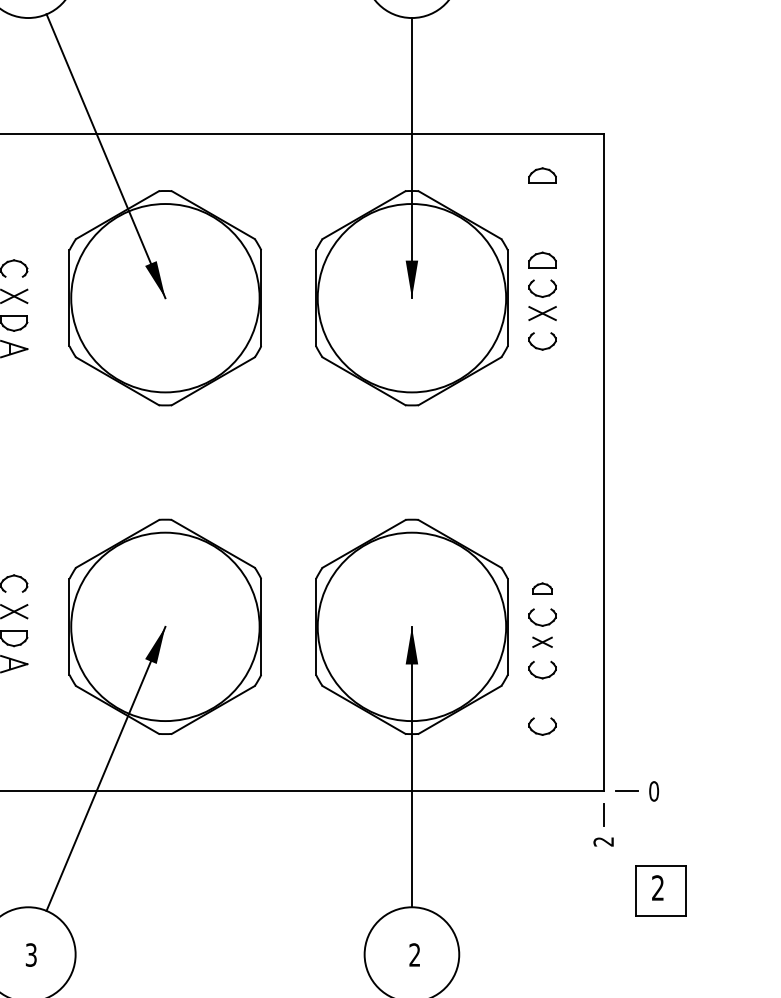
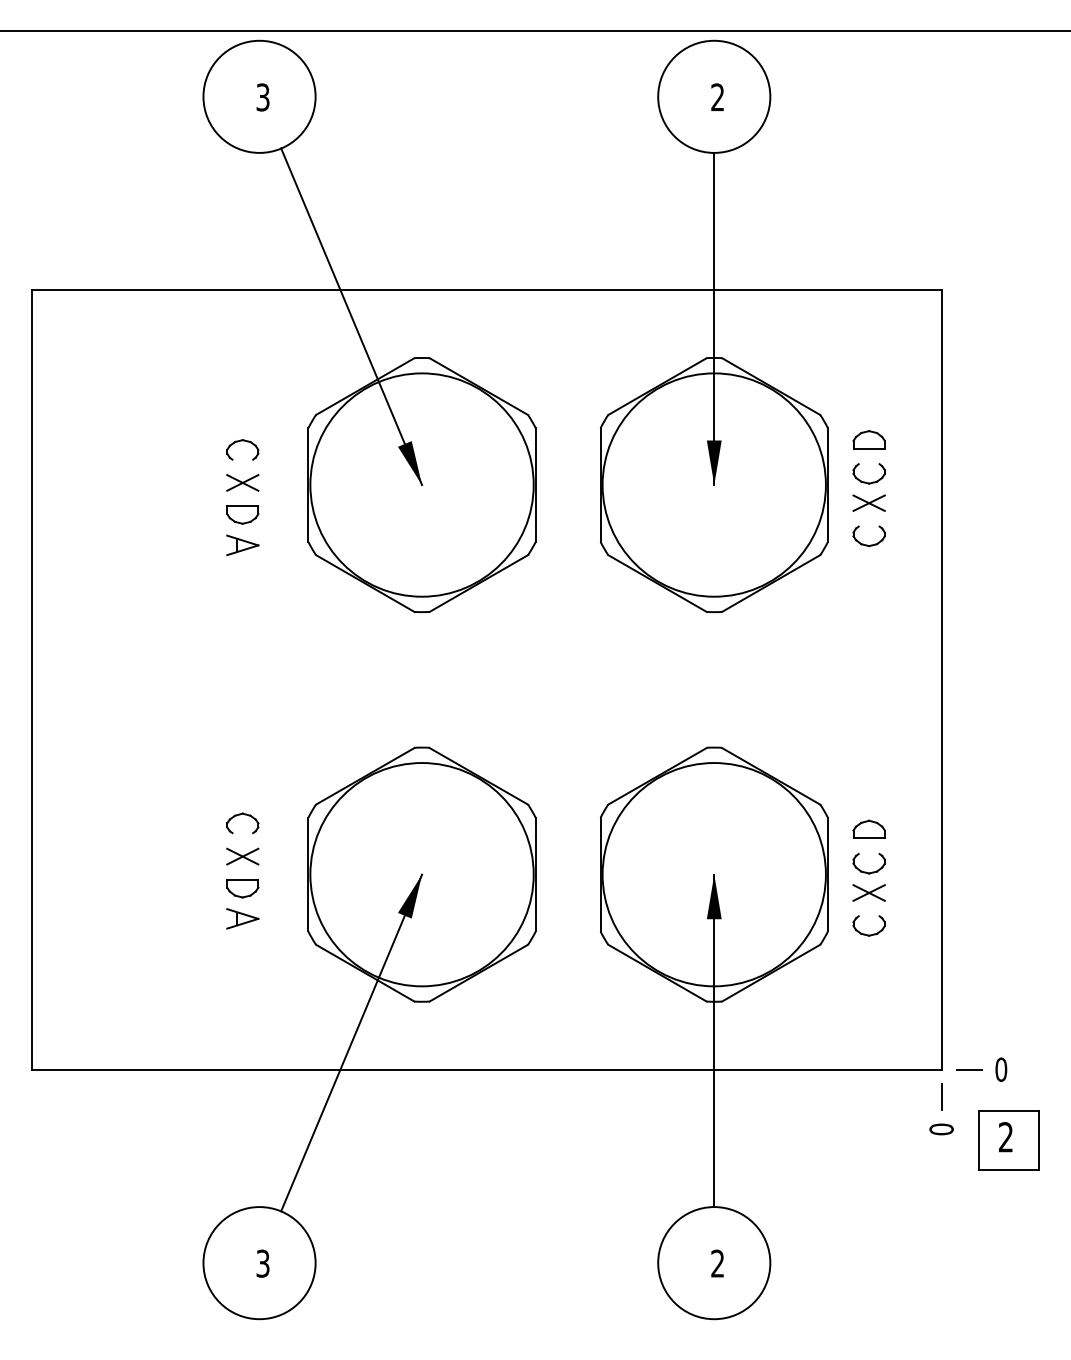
part: (542, 175) -> (868, 339), removed
part: (542, 587) -> (868, 828), size x1.43
part: (542, 641) -> (868, 892), size x1.43
part: (539, 733) -> (865, 1000), removed
text: (603, 841) -> (941, 1129), 2 -> 0
part: (660, 890) -> (1008, 1140), moved

